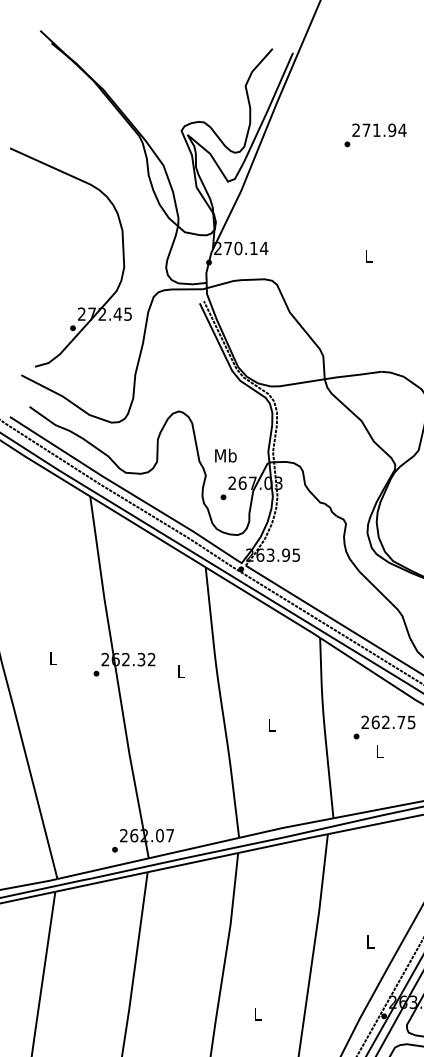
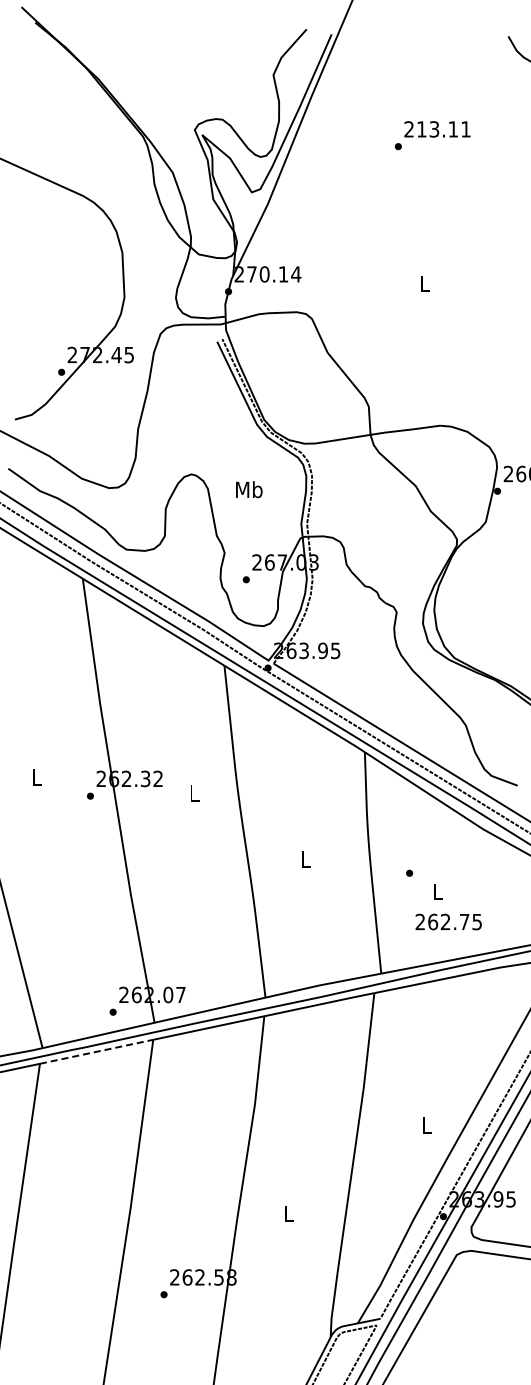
text: (385, 130) -> (444, 129), 271.94 -> 213.11
text: (226, 455) -> (249, 489), moved
text: (388, 722) -> (448, 921), moved
line: (101, 881) -> (96, 1051), solid -> dashed

